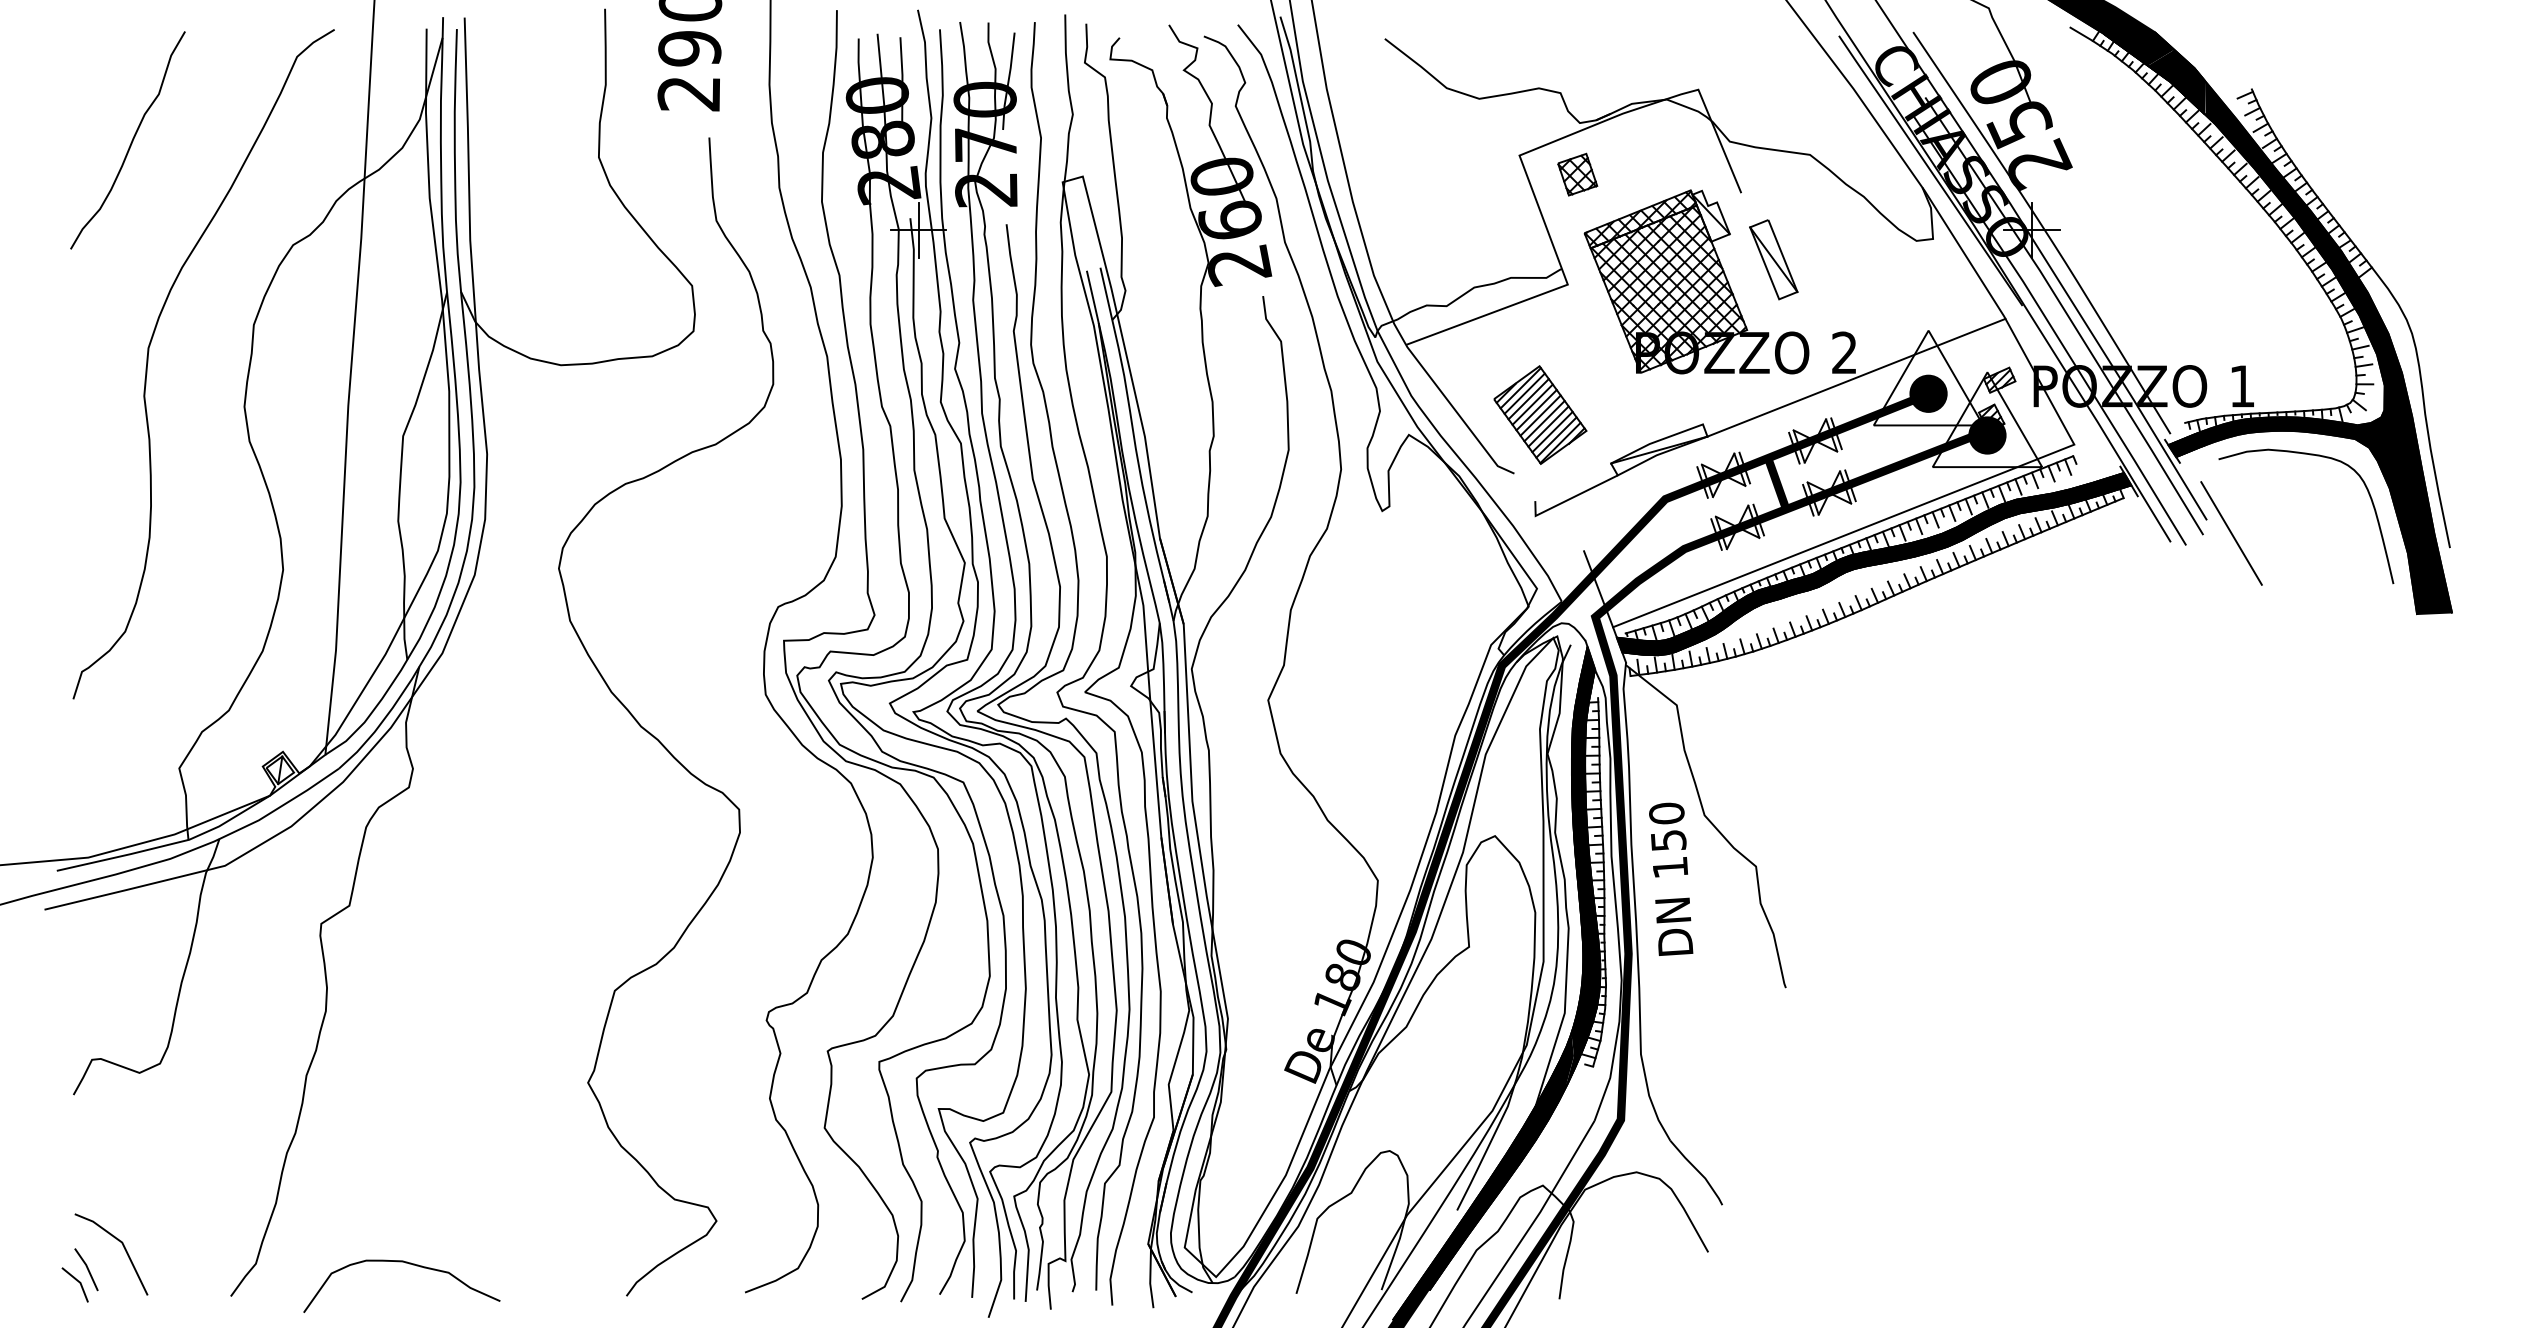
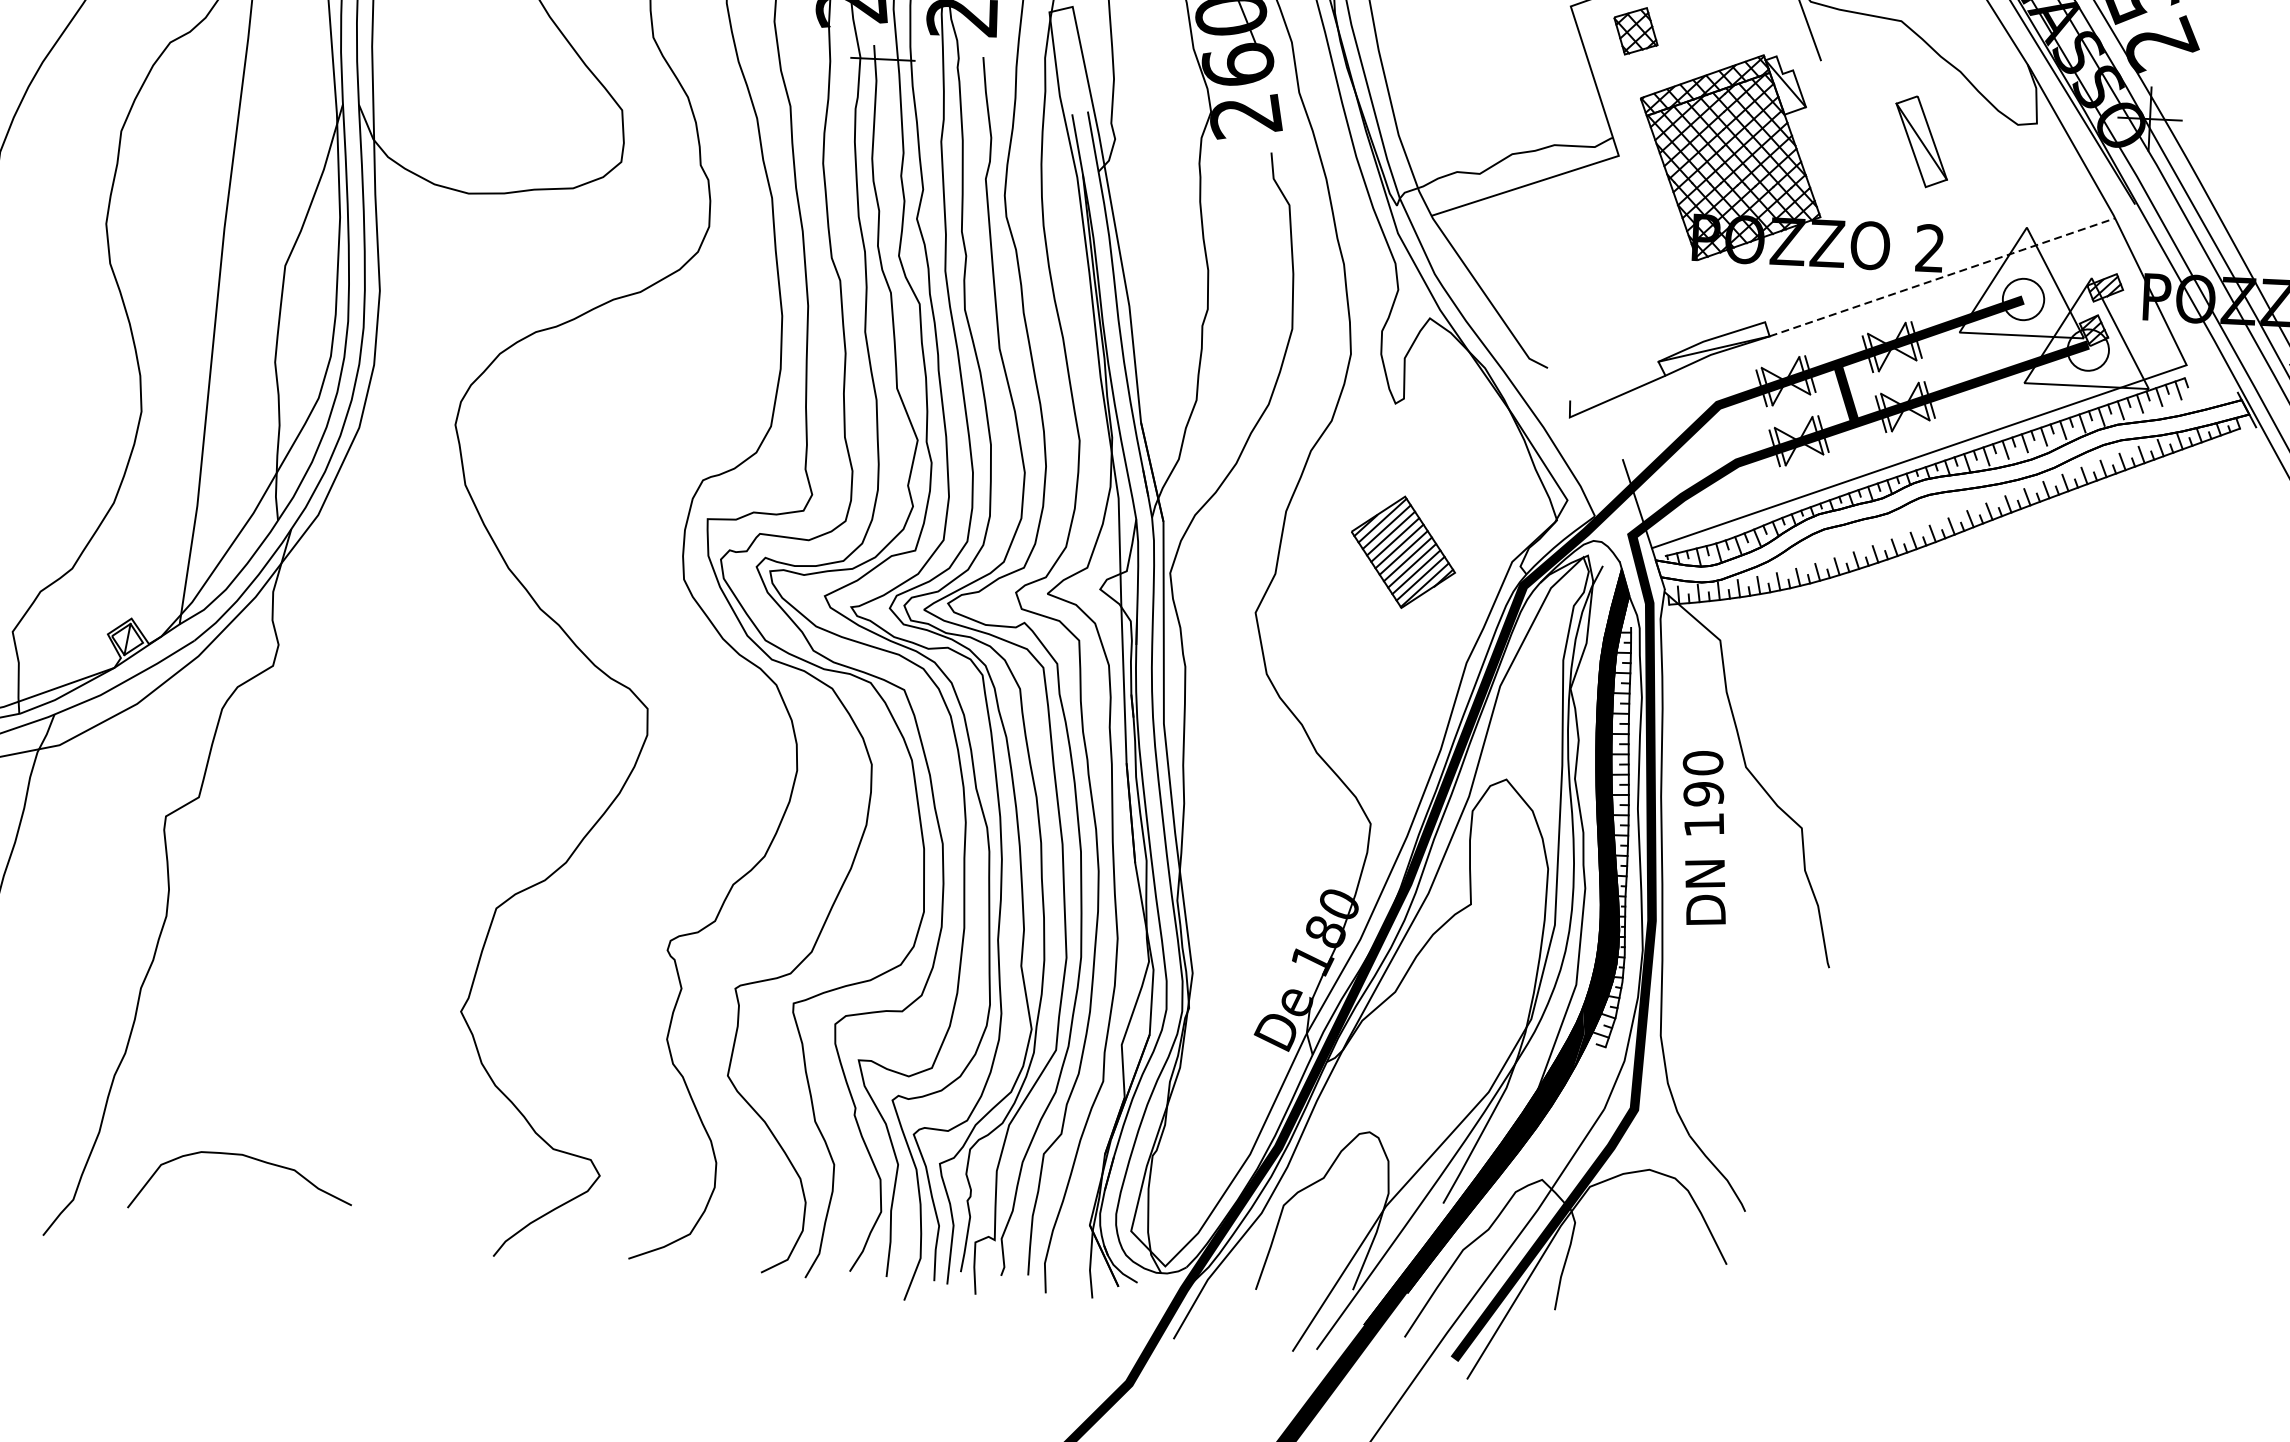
line: (918, 230) -> (882, 59), removed
part: (1773, 259) -> (1921, 141), moved
line: (1856, 377) -> (1942, 277), solid -> dashed
fill: (1928, 393) -> (2023, 299), removed
part: (1540, 414) -> (1403, 551), moved
fill: (1987, 435) -> (2088, 350), removed
fill: (1873, 564) -> (1951, 490), removed
text: (1668, 840) -> (1703, 793), 150 -> 190
curve: (405, 1263) -> (245, 1157), moved

